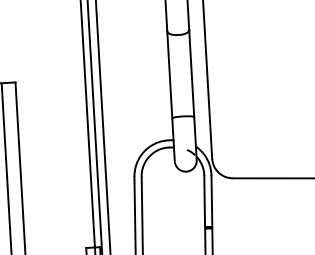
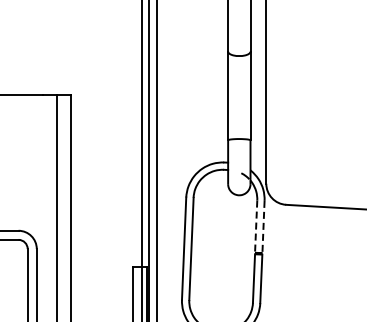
line: (211, 201) -> (263, 227), solid -> dashed
line: (205, 202) -> (256, 227), solid -> dashed

